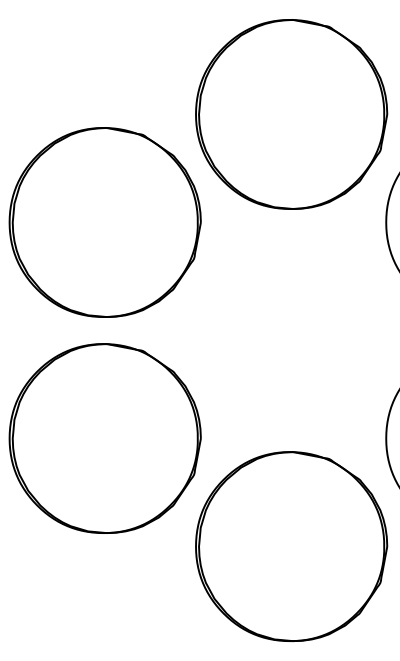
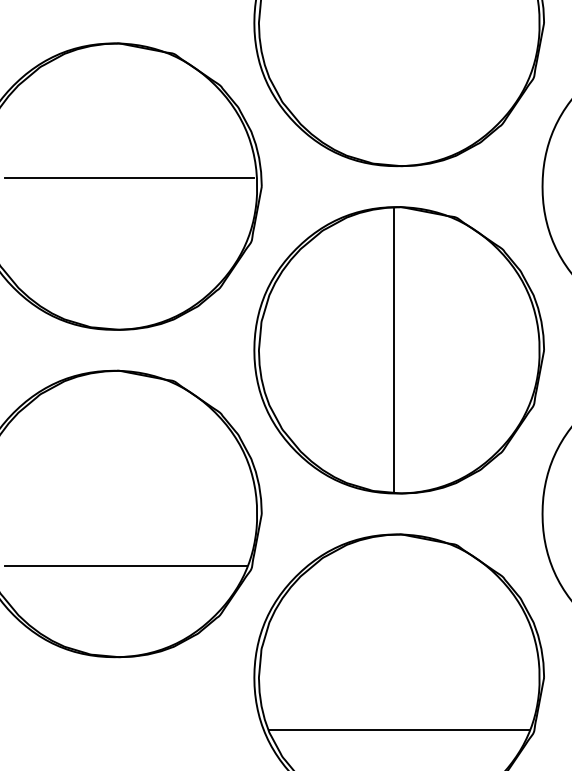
line: (113, 216) -> (129, 177), added
part: (291, 330) -> (399, 350), added
line: (111, 473) -> (126, 566), added
line: (291, 581) -> (399, 730), added

